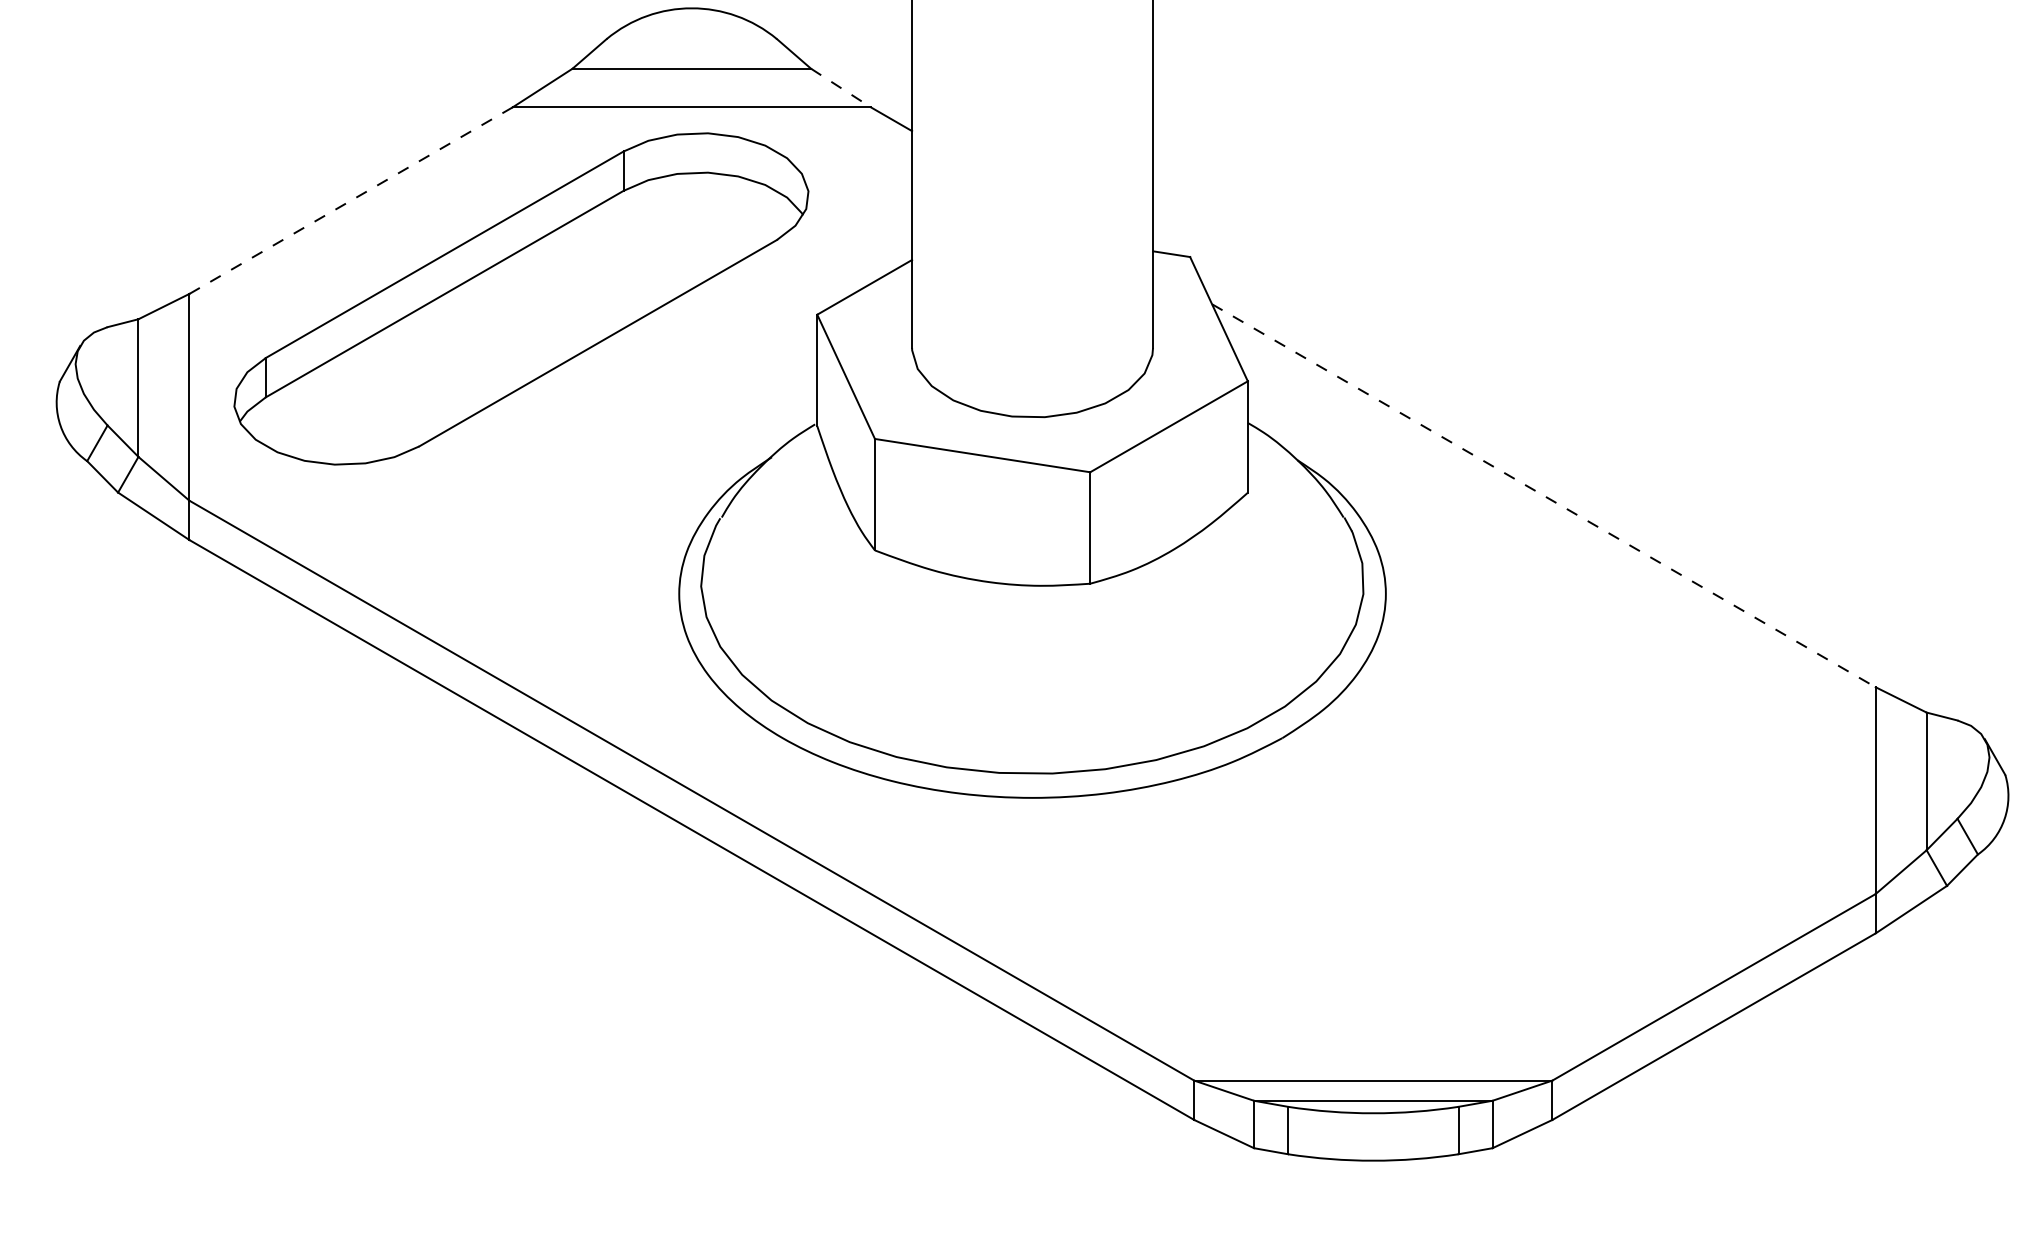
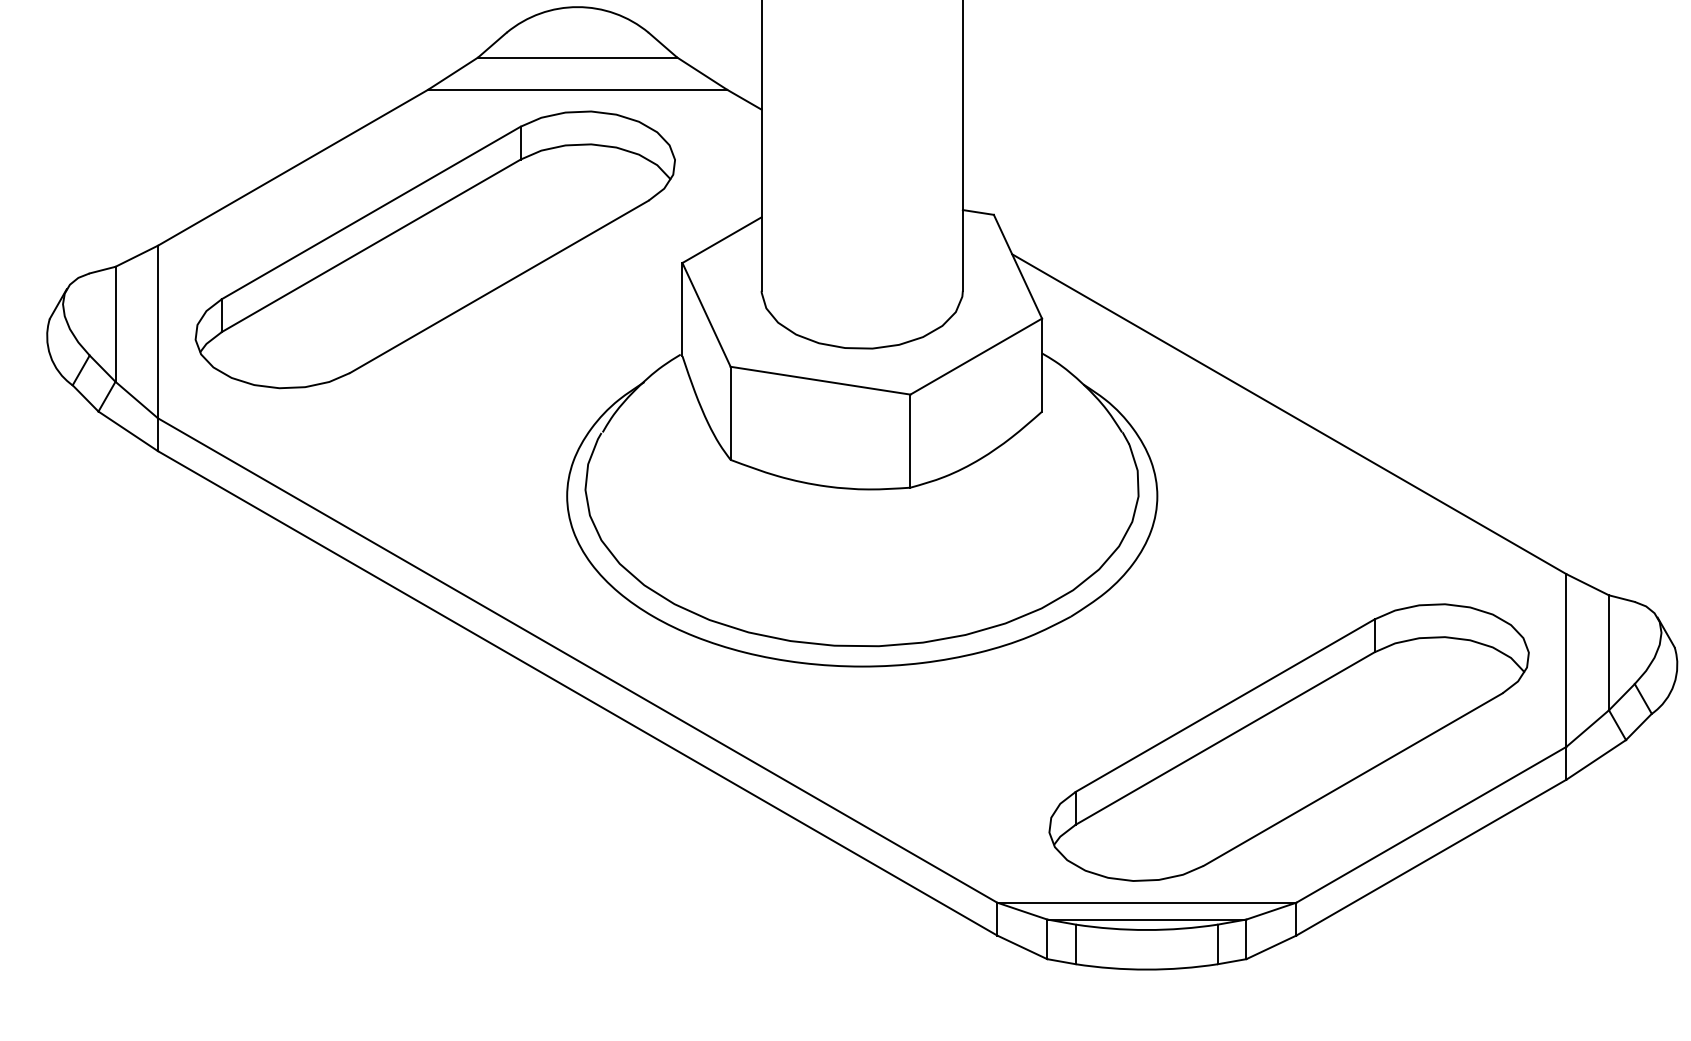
line: (840, 88) -> (701, 74), dashed -> solid
line: (351, 200) -> (293, 167), dashed -> solid
line: (1544, 496) -> (1289, 414), dashed -> solid
part: (1543, 888) -> (1288, 742), added

